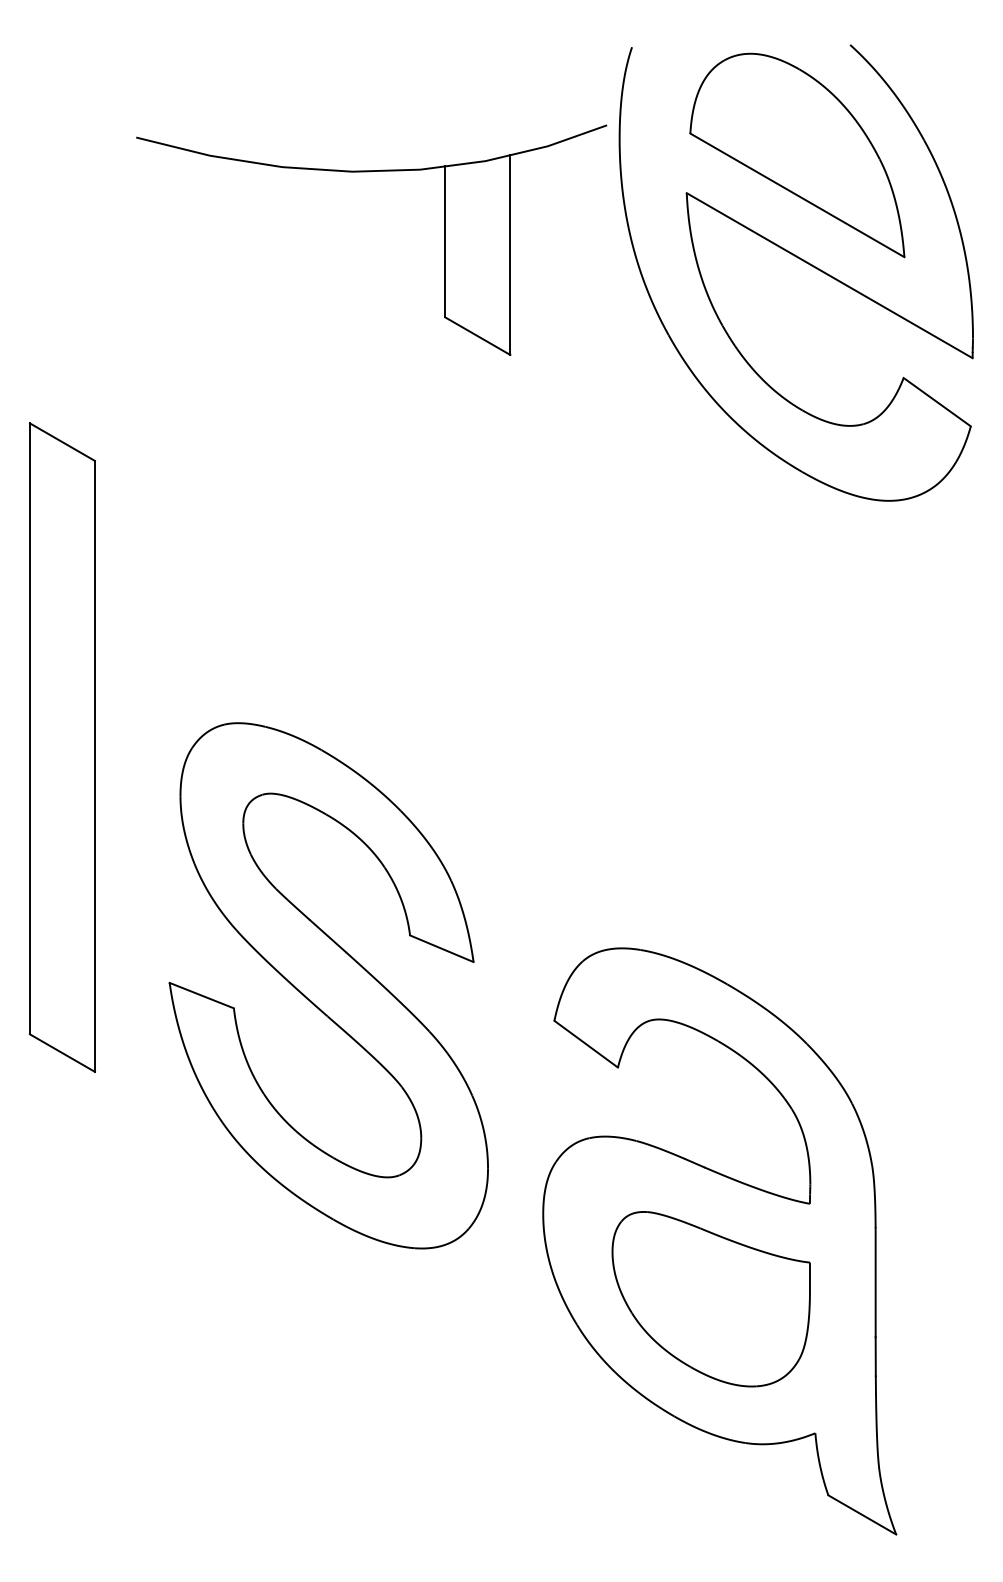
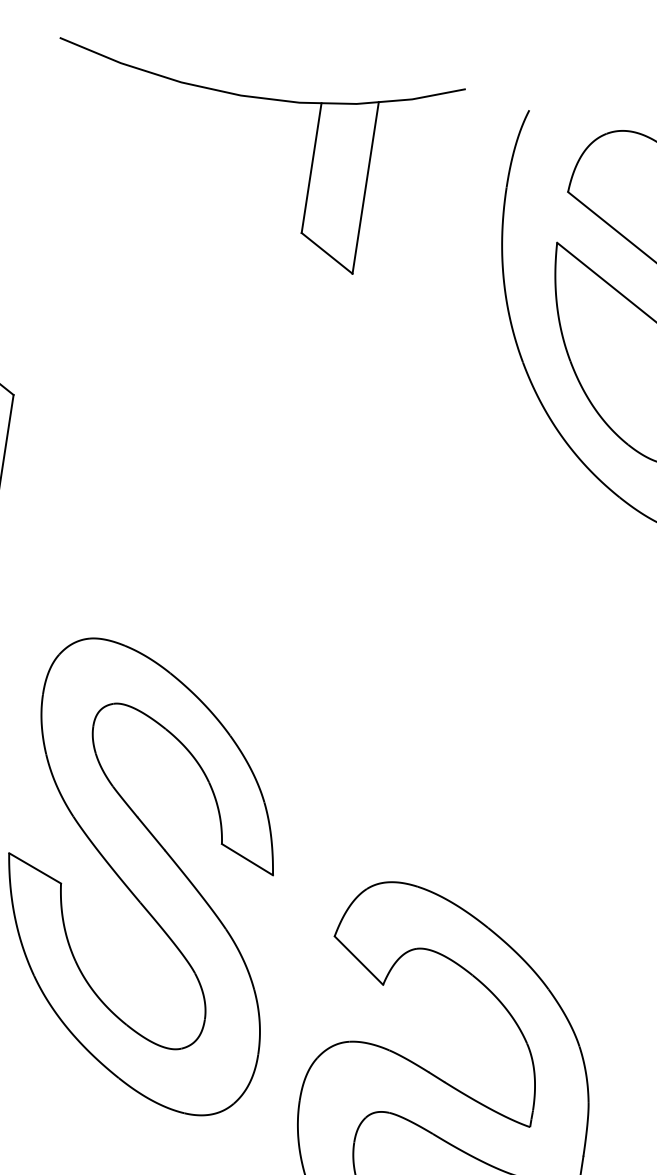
part: (370, 172) -> (256, 98), moved

